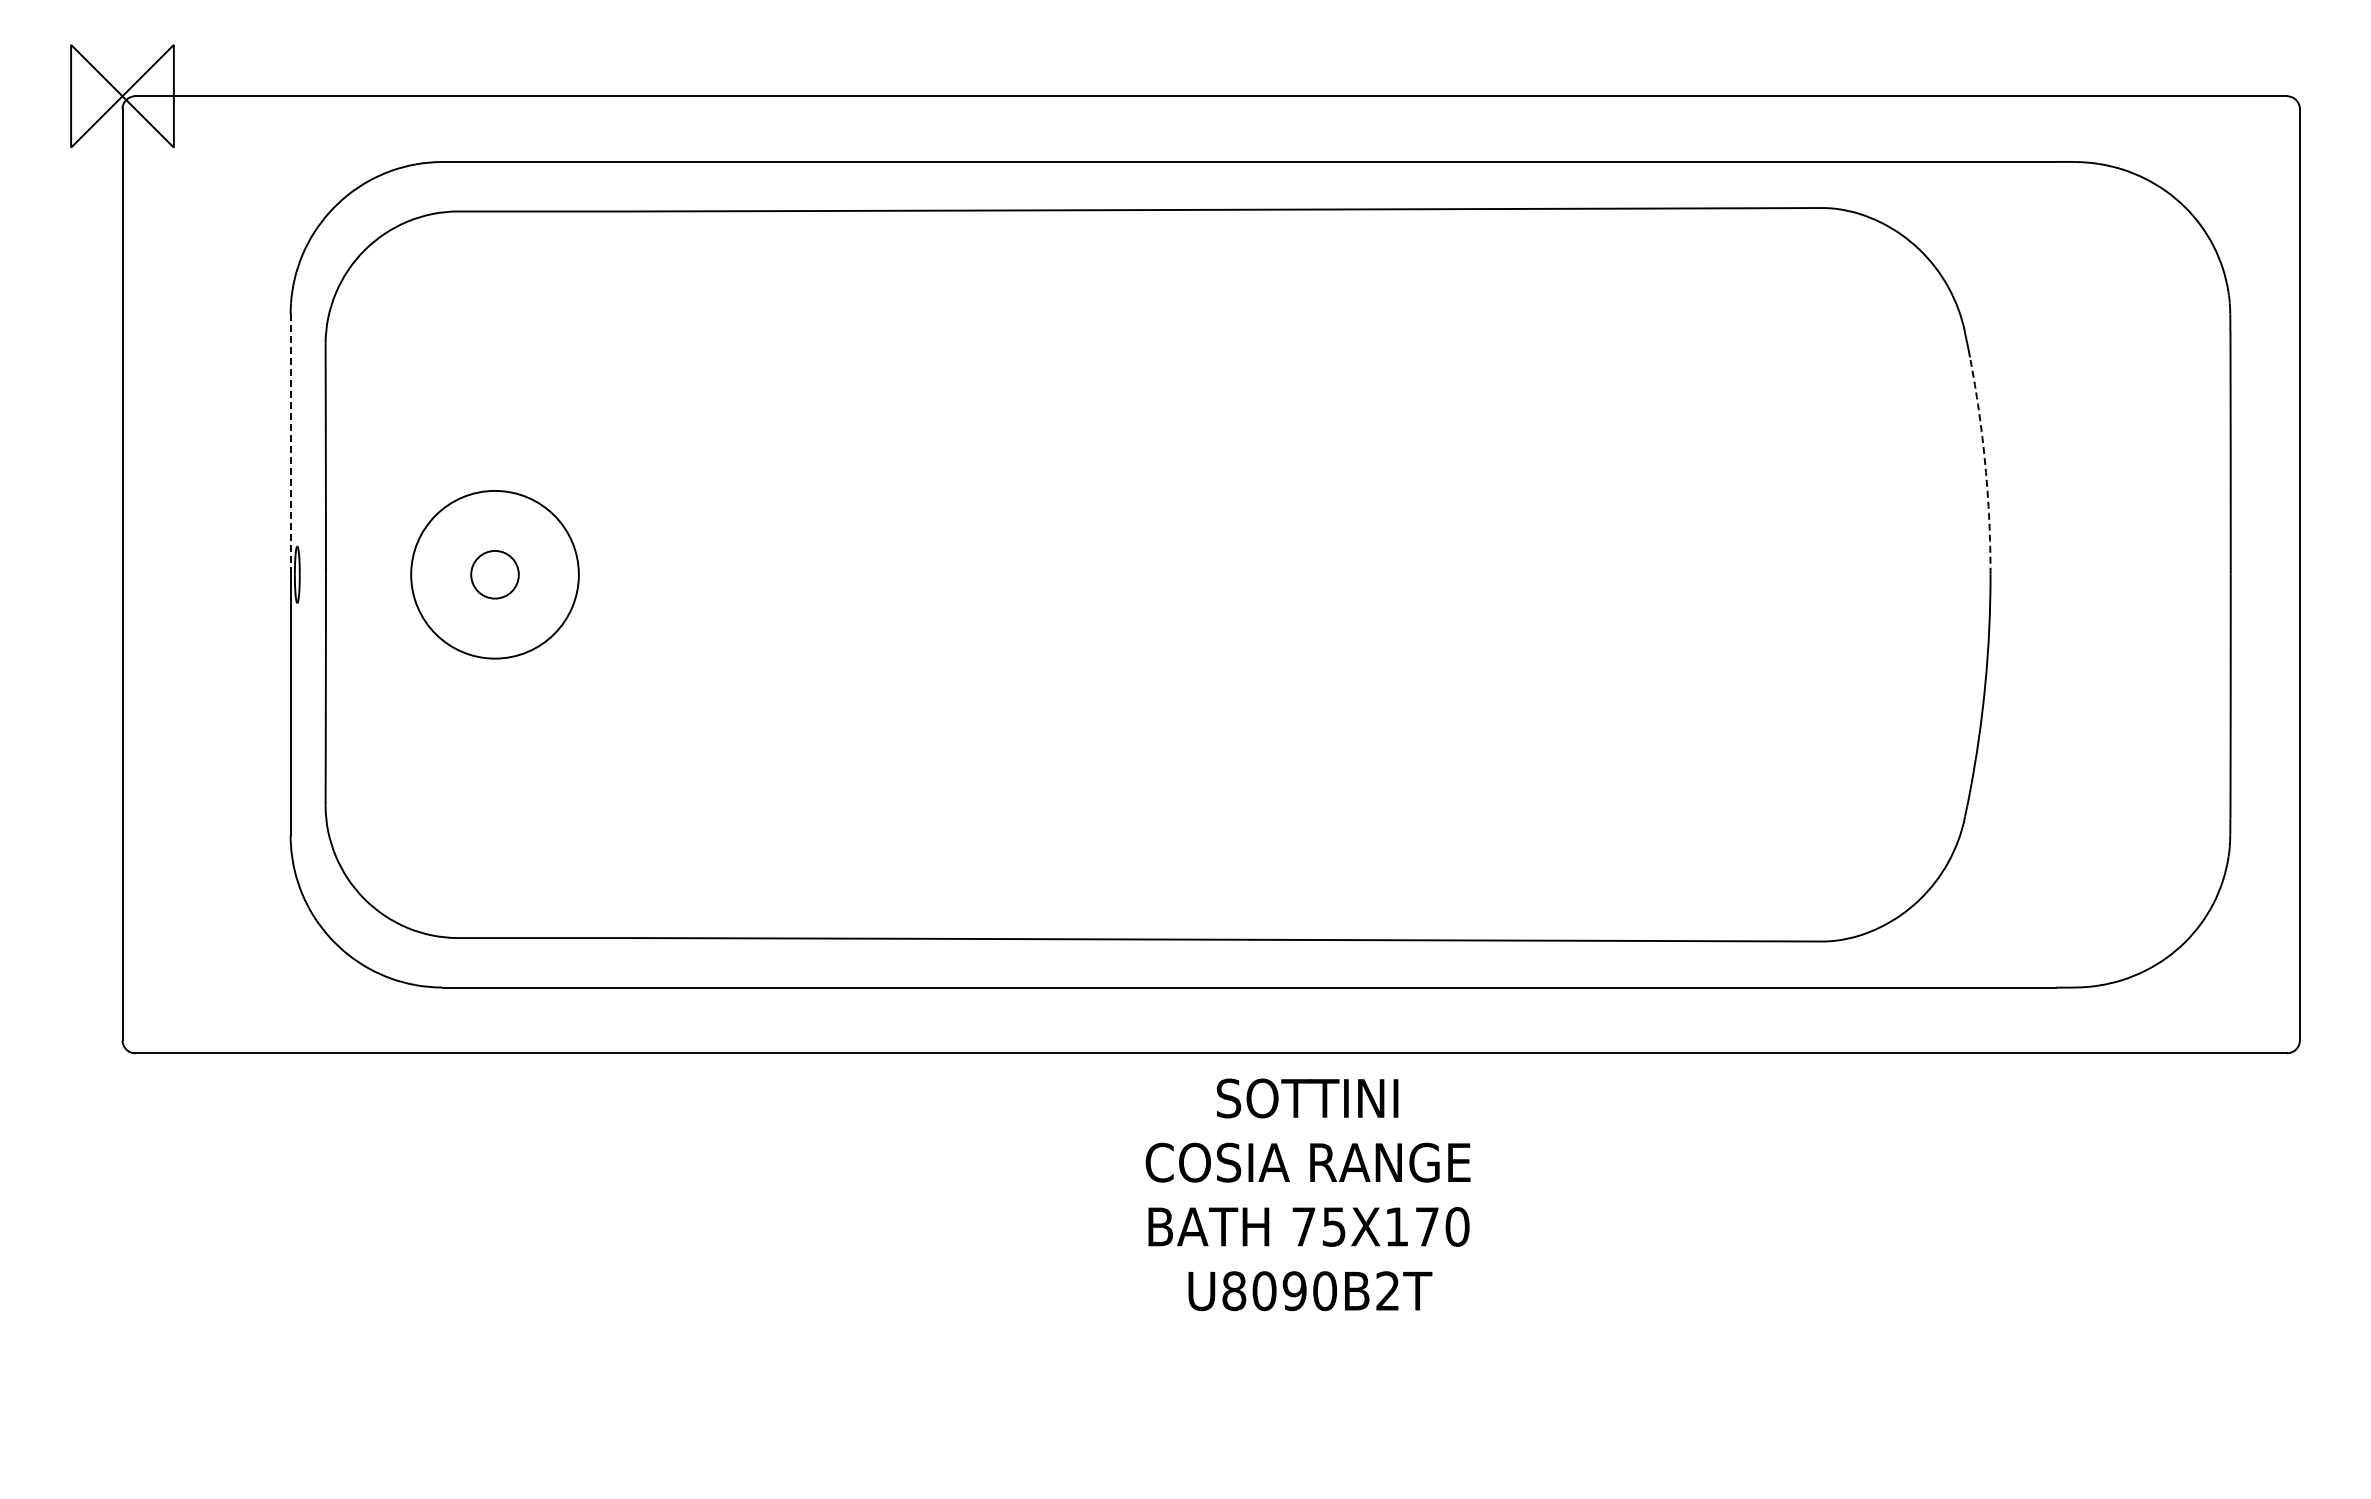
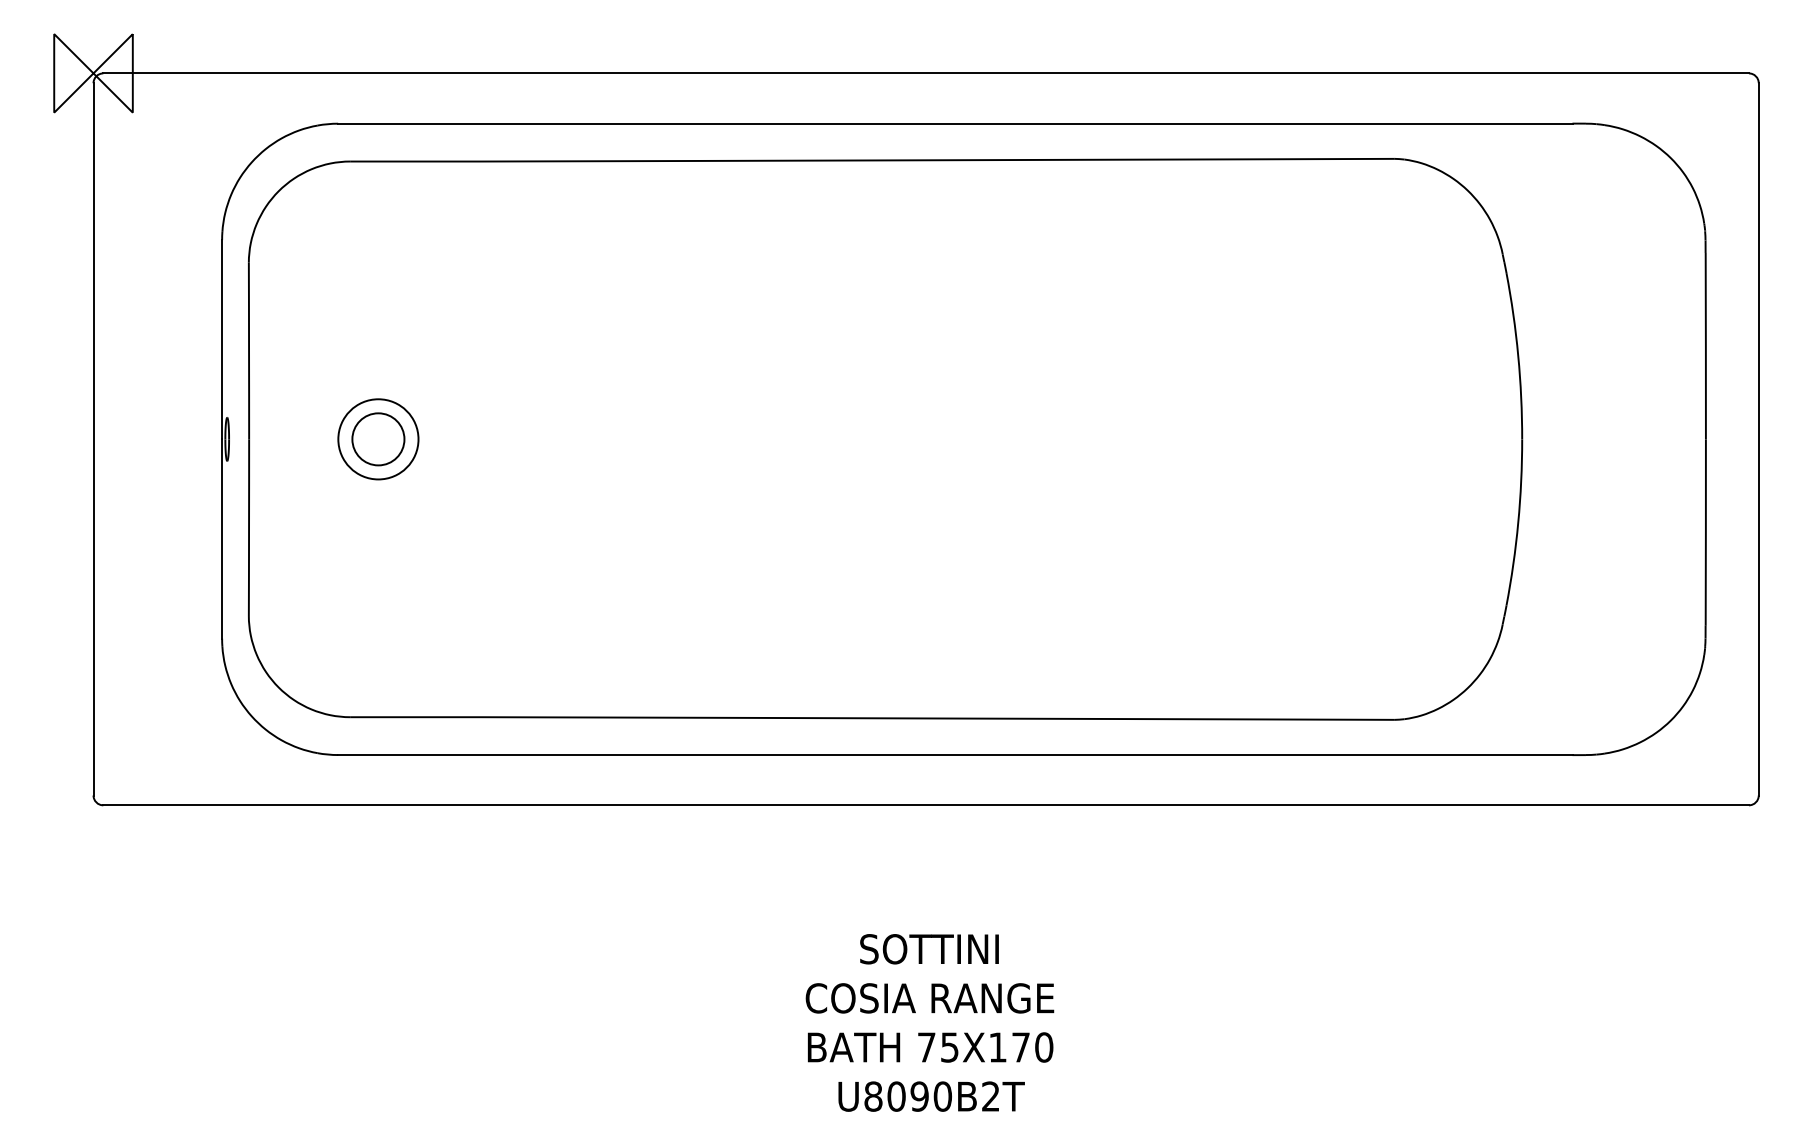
line: (290, 445) -> (222, 340), dashed -> solid
arc: (1985, 465) -> (1518, 355), dashed -> solid
circle: (494, 574) -> (378, 439), size x0.62
circle: (495, 574) -> (378, 439), size x1.43
text: (1307, 1194) -> (929, 1022), moved

